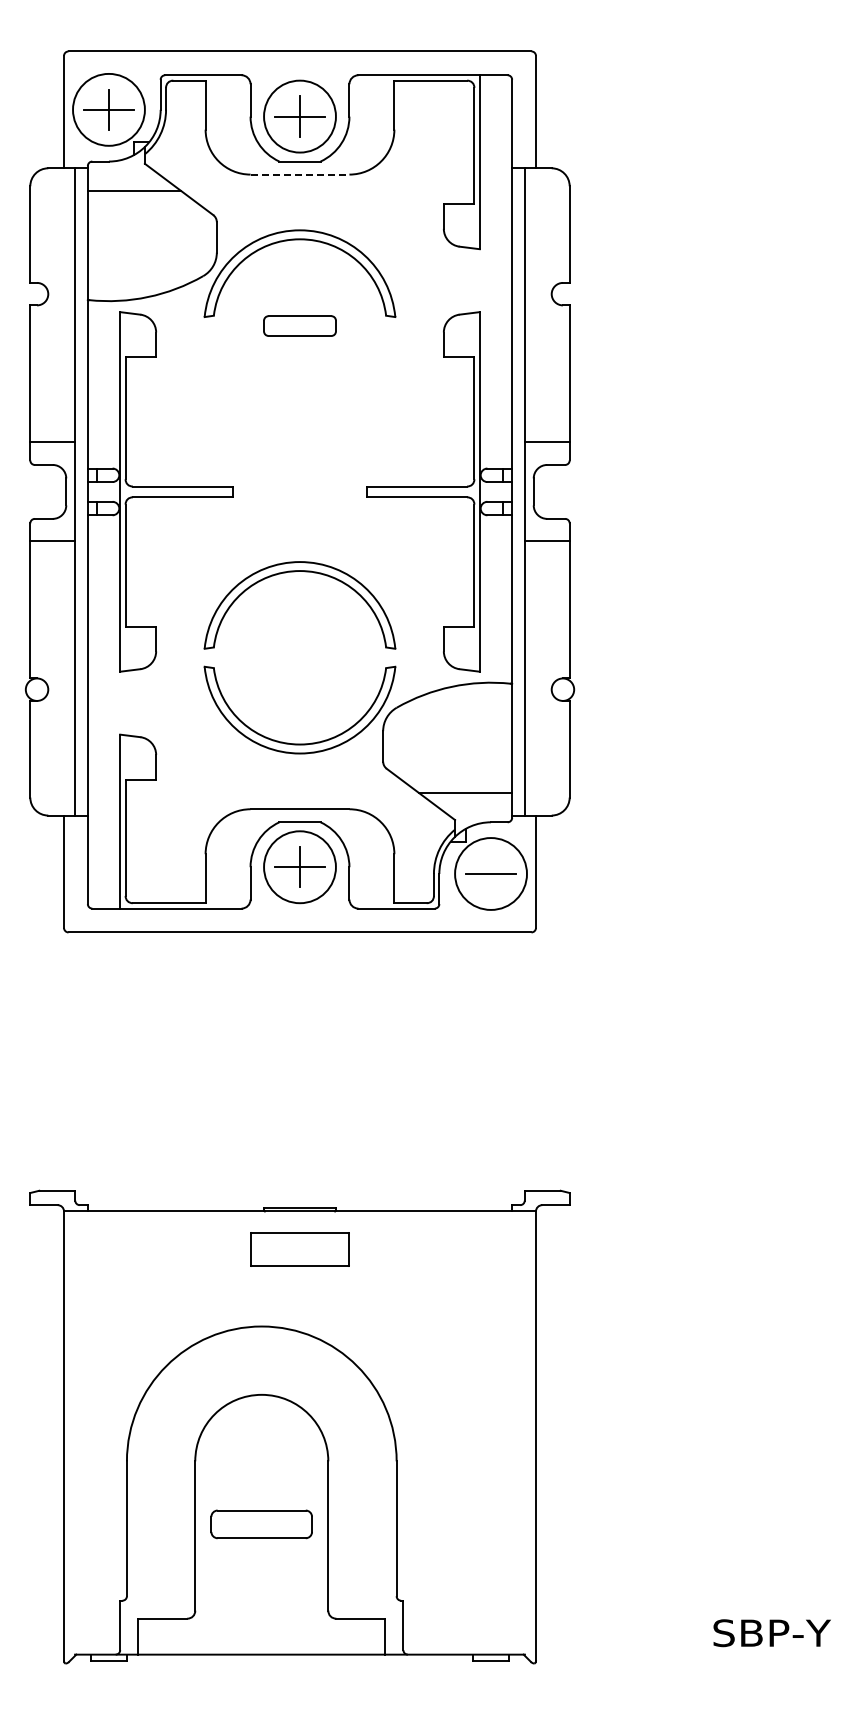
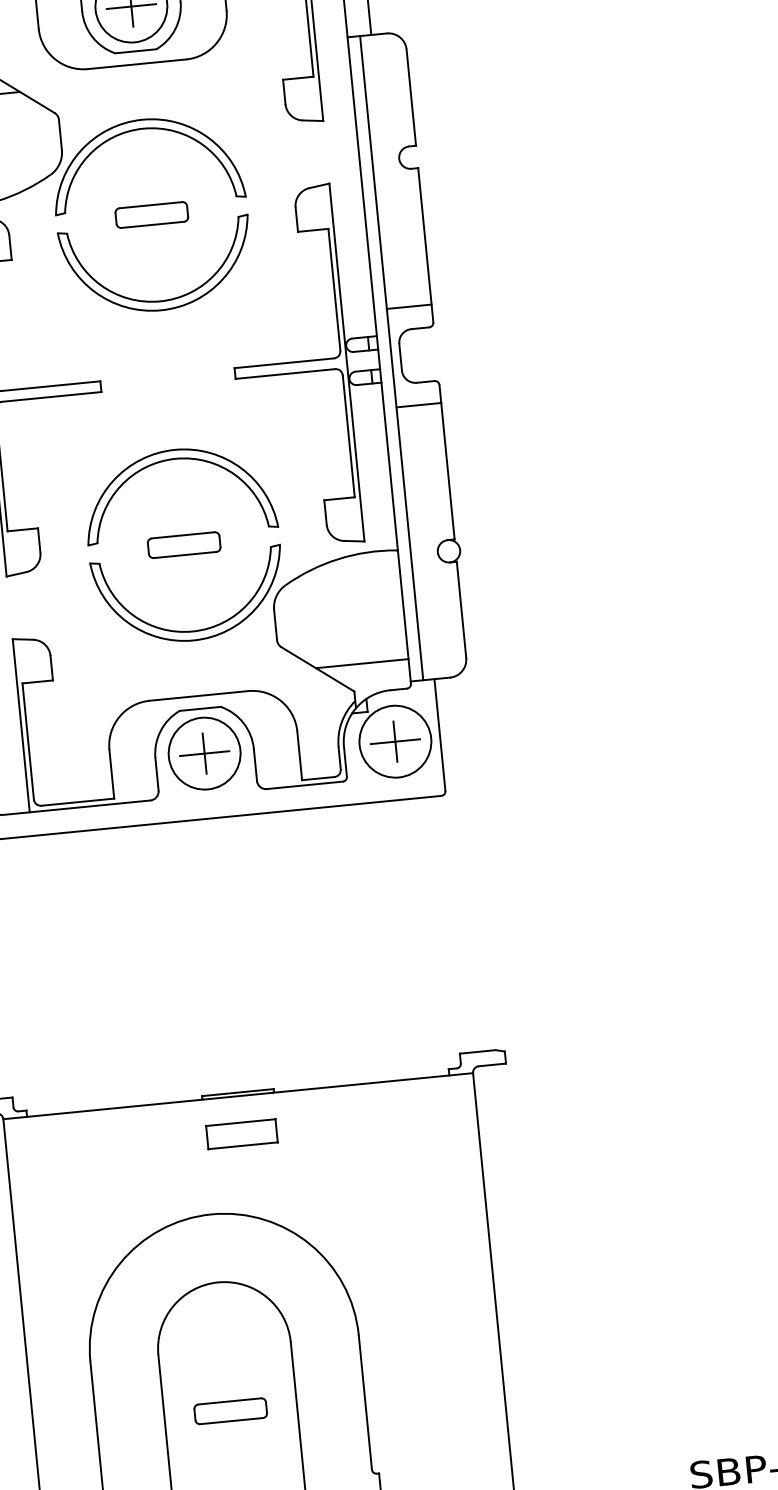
line: (300, 174) -> (137, 64), dashed -> solid
part: (299, 411) -> (159, 300), added
part: (299, 657) -> (183, 544), added
line: (491, 873) -> (395, 741), added
part: (299, 1249) -> (241, 1134), size x0.71
part: (261, 1523) -> (230, 1410), size x0.71

